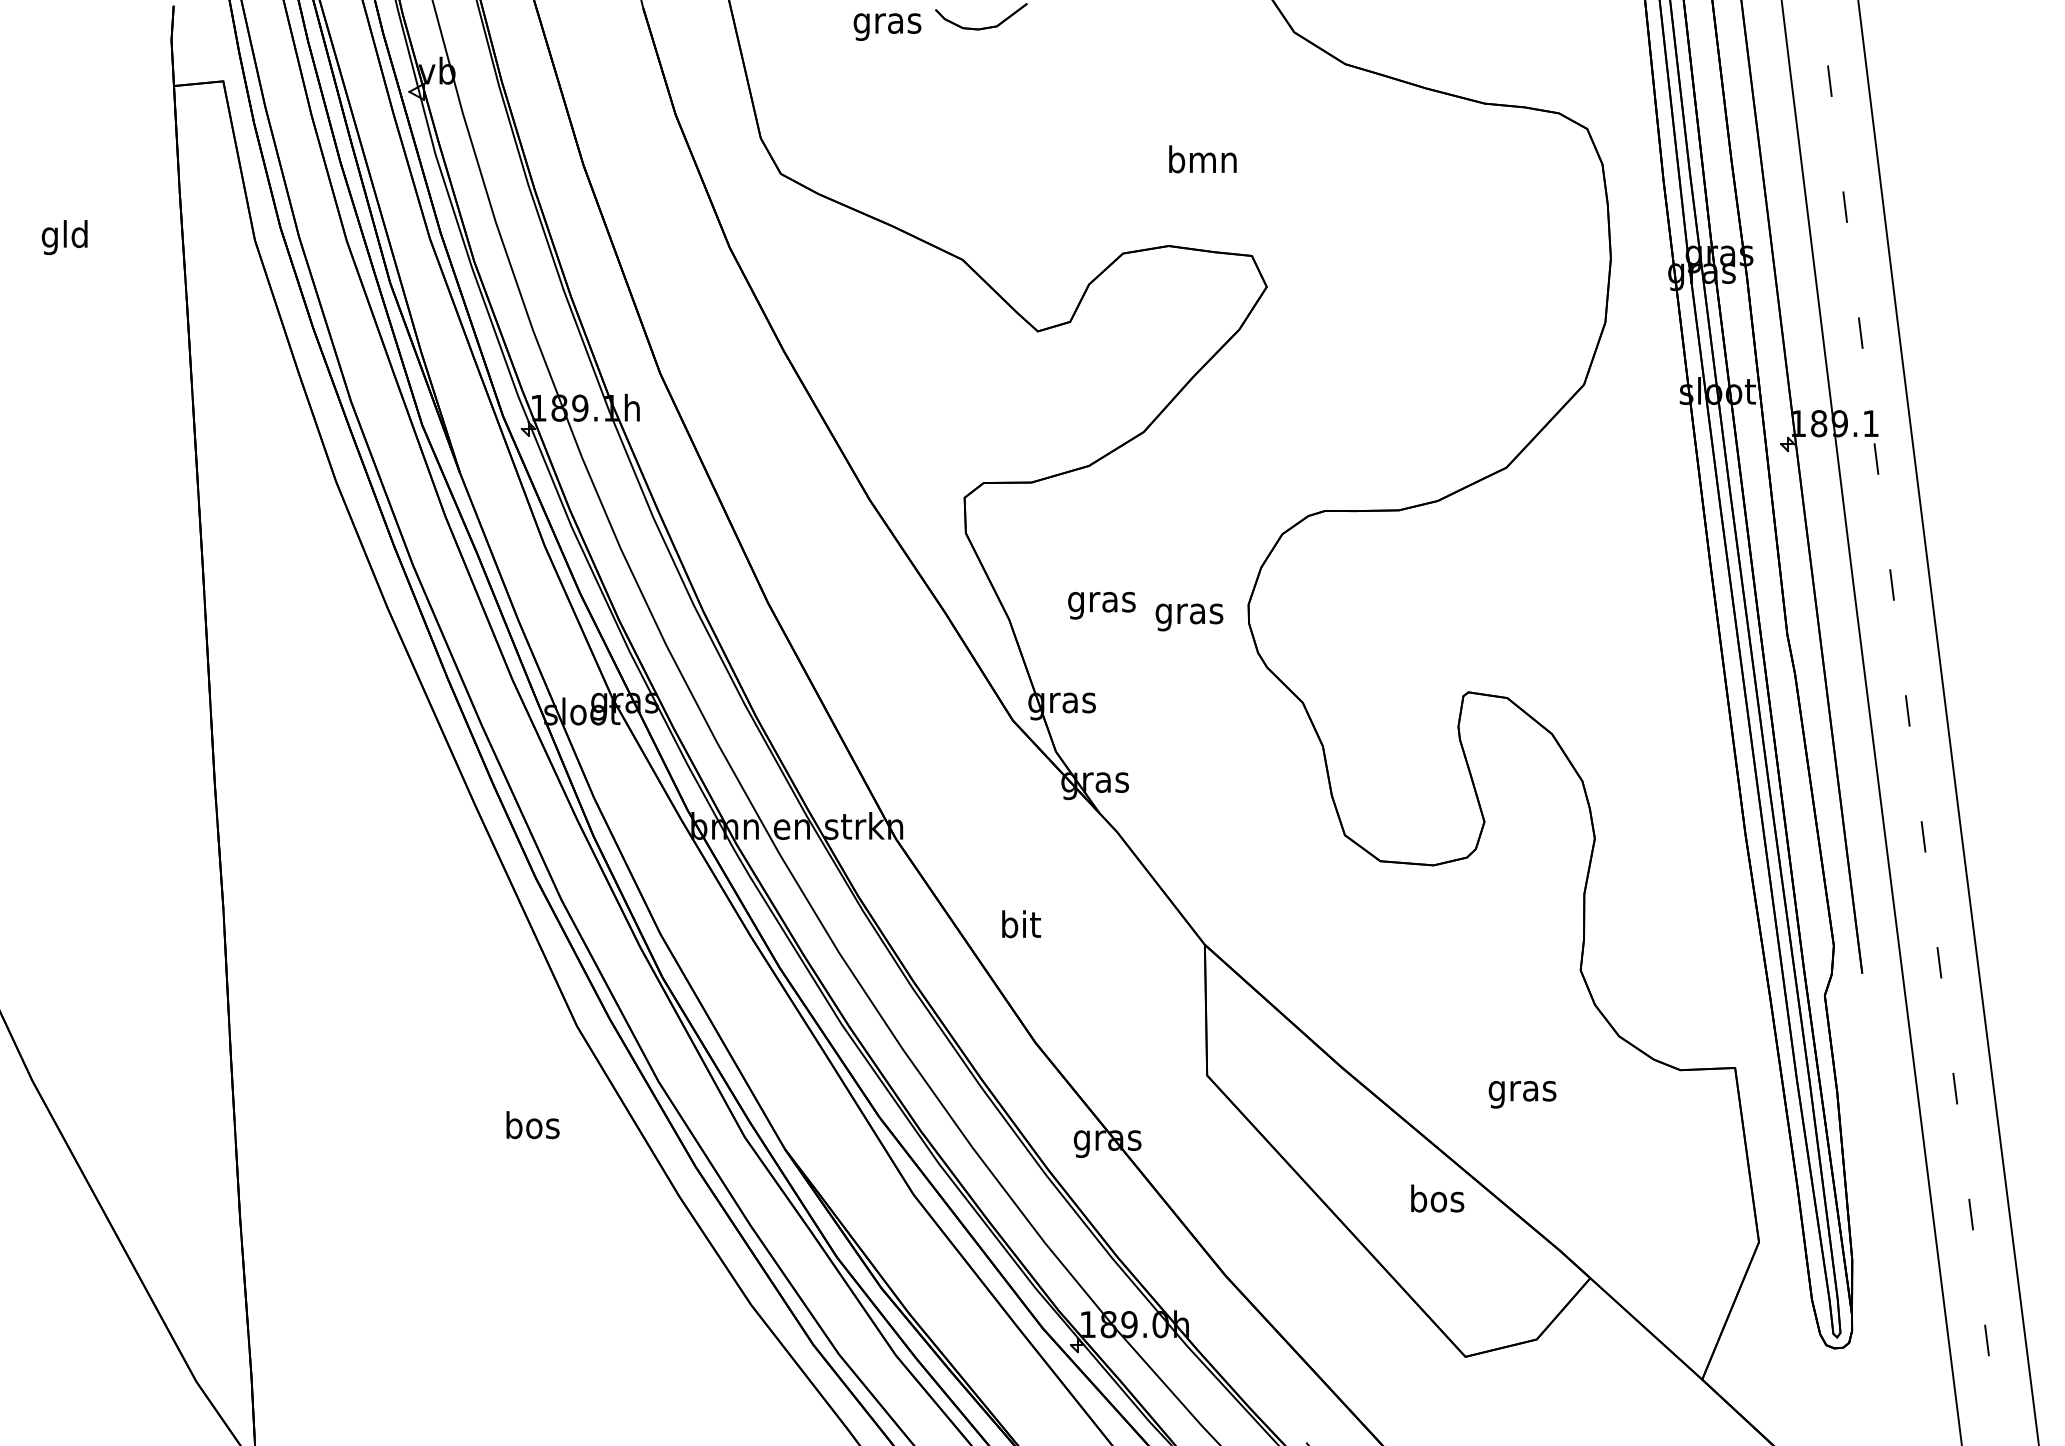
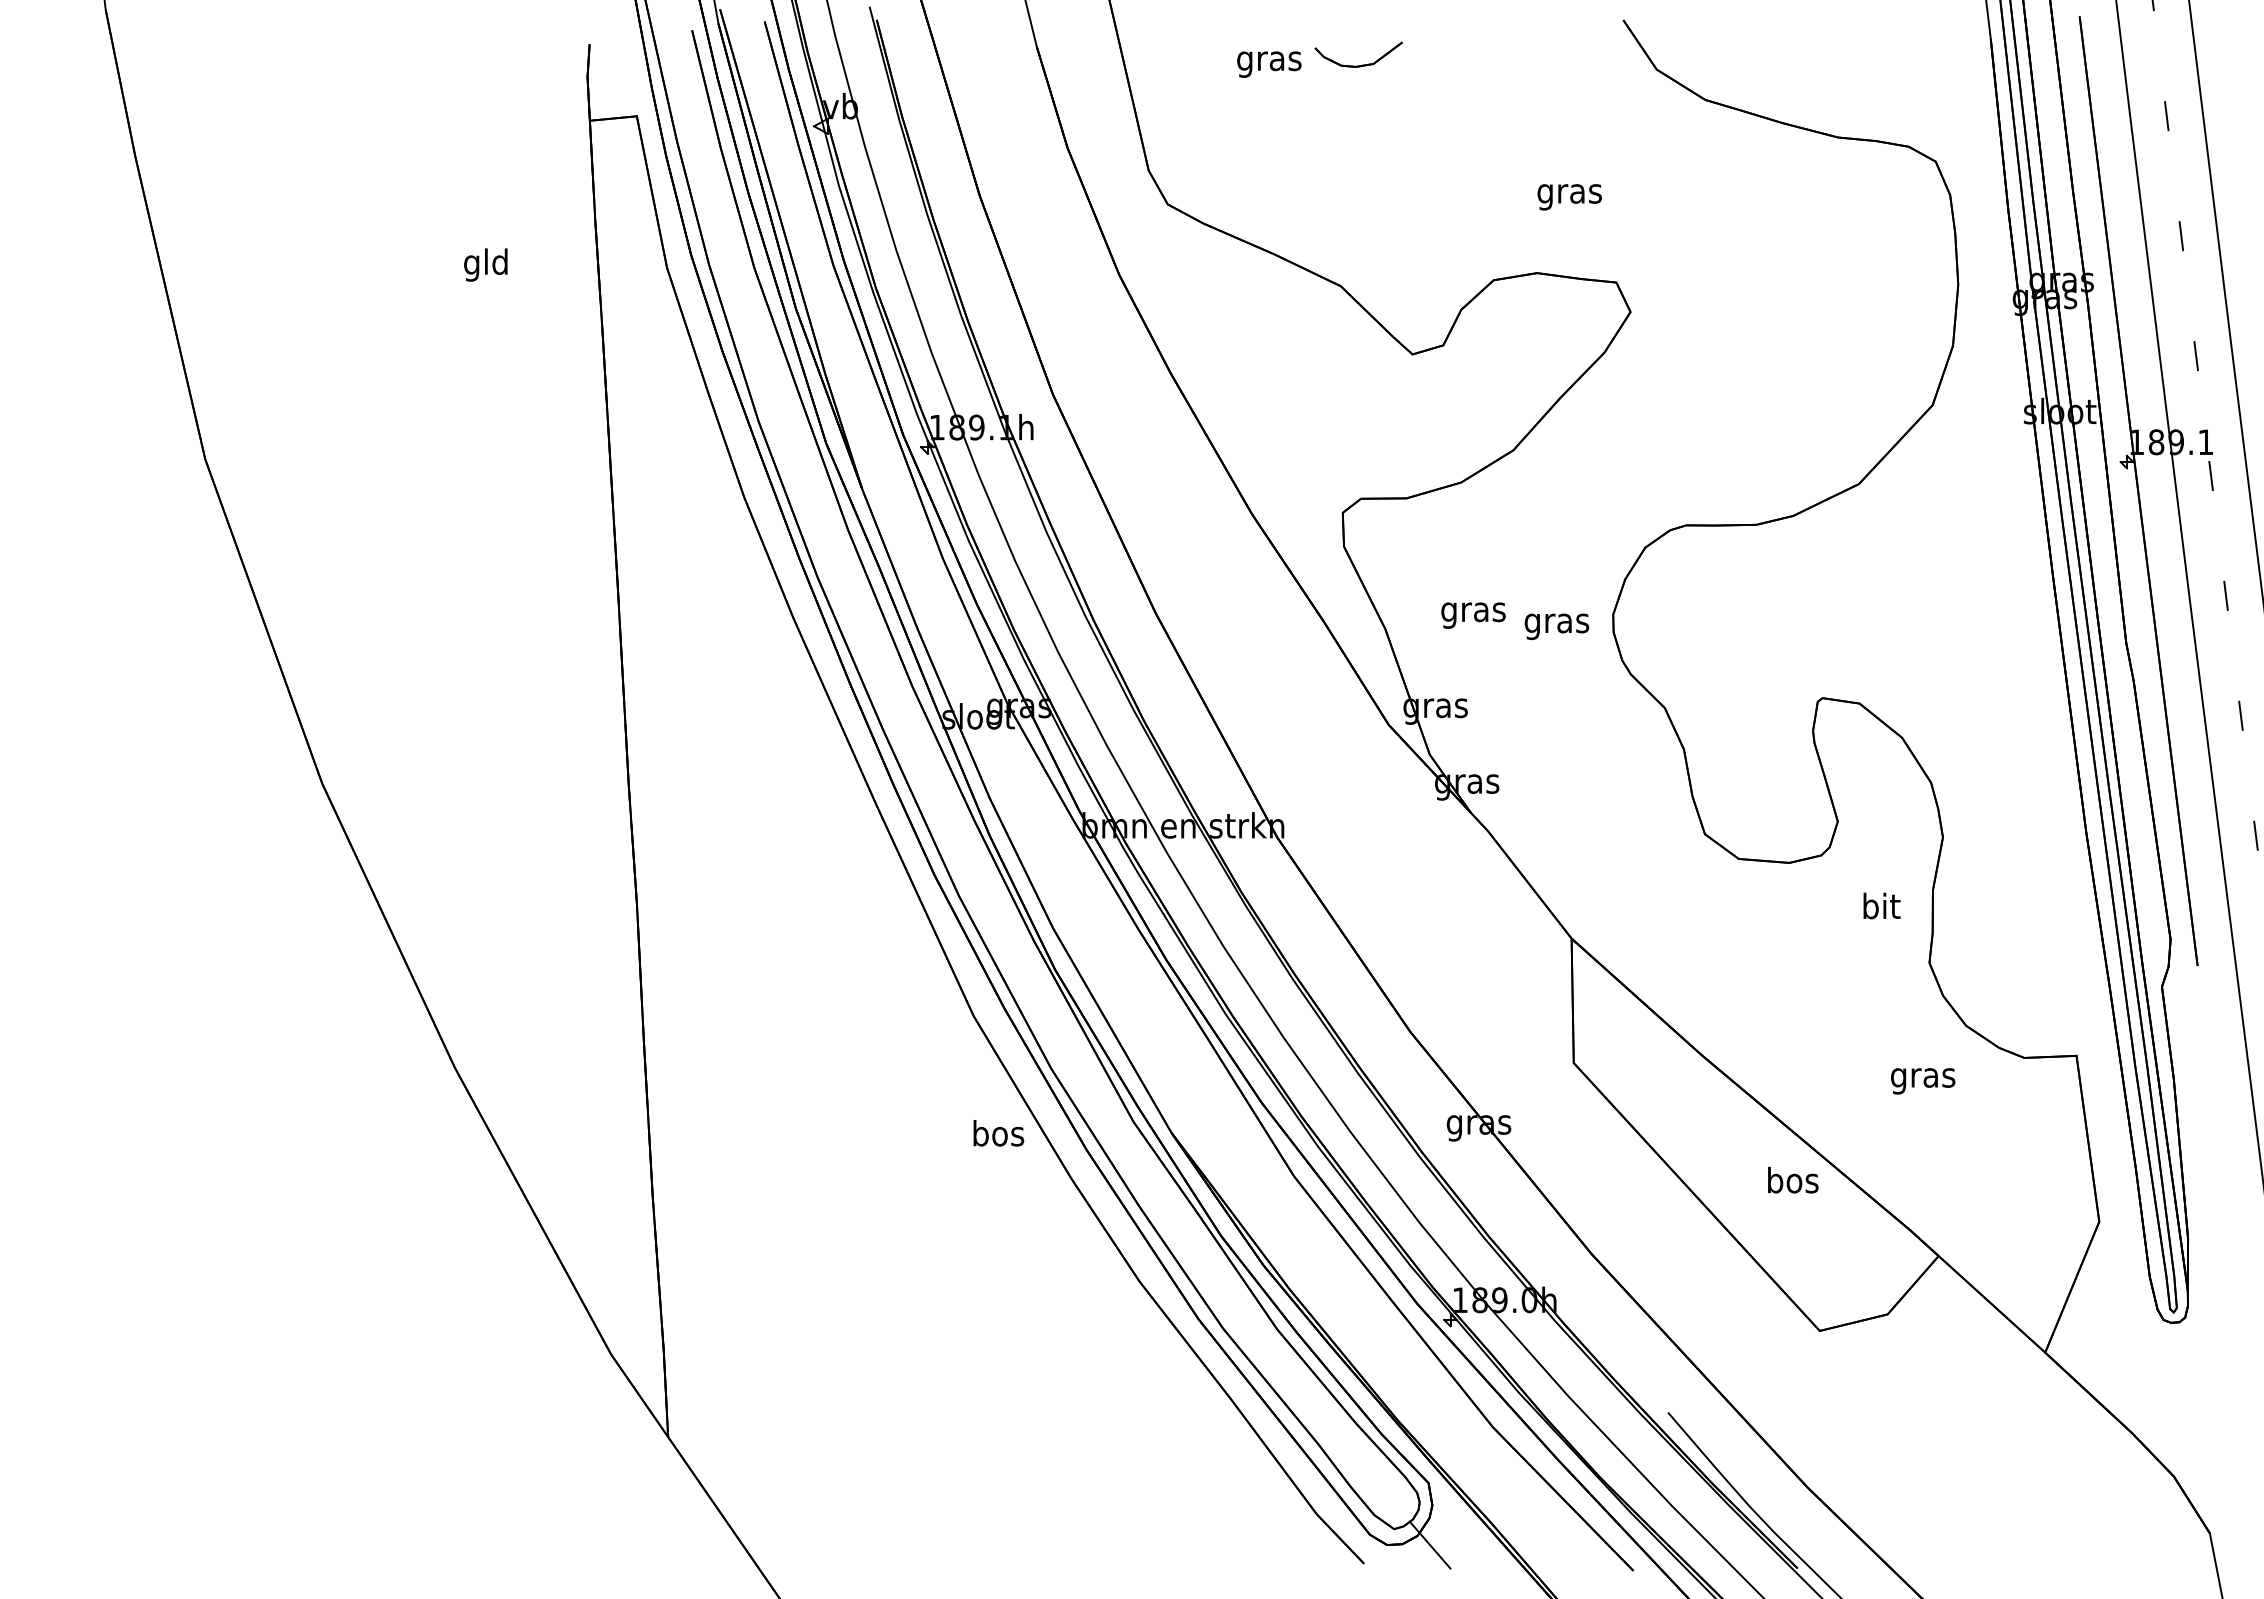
text: (1202, 162) -> (1569, 193), bmn -> gras
text: (1021, 923) -> (1881, 905), moved
text: (1522, 1094) -> (1923, 1081), moved
text: (532, 1125) -> (998, 1133), moved

